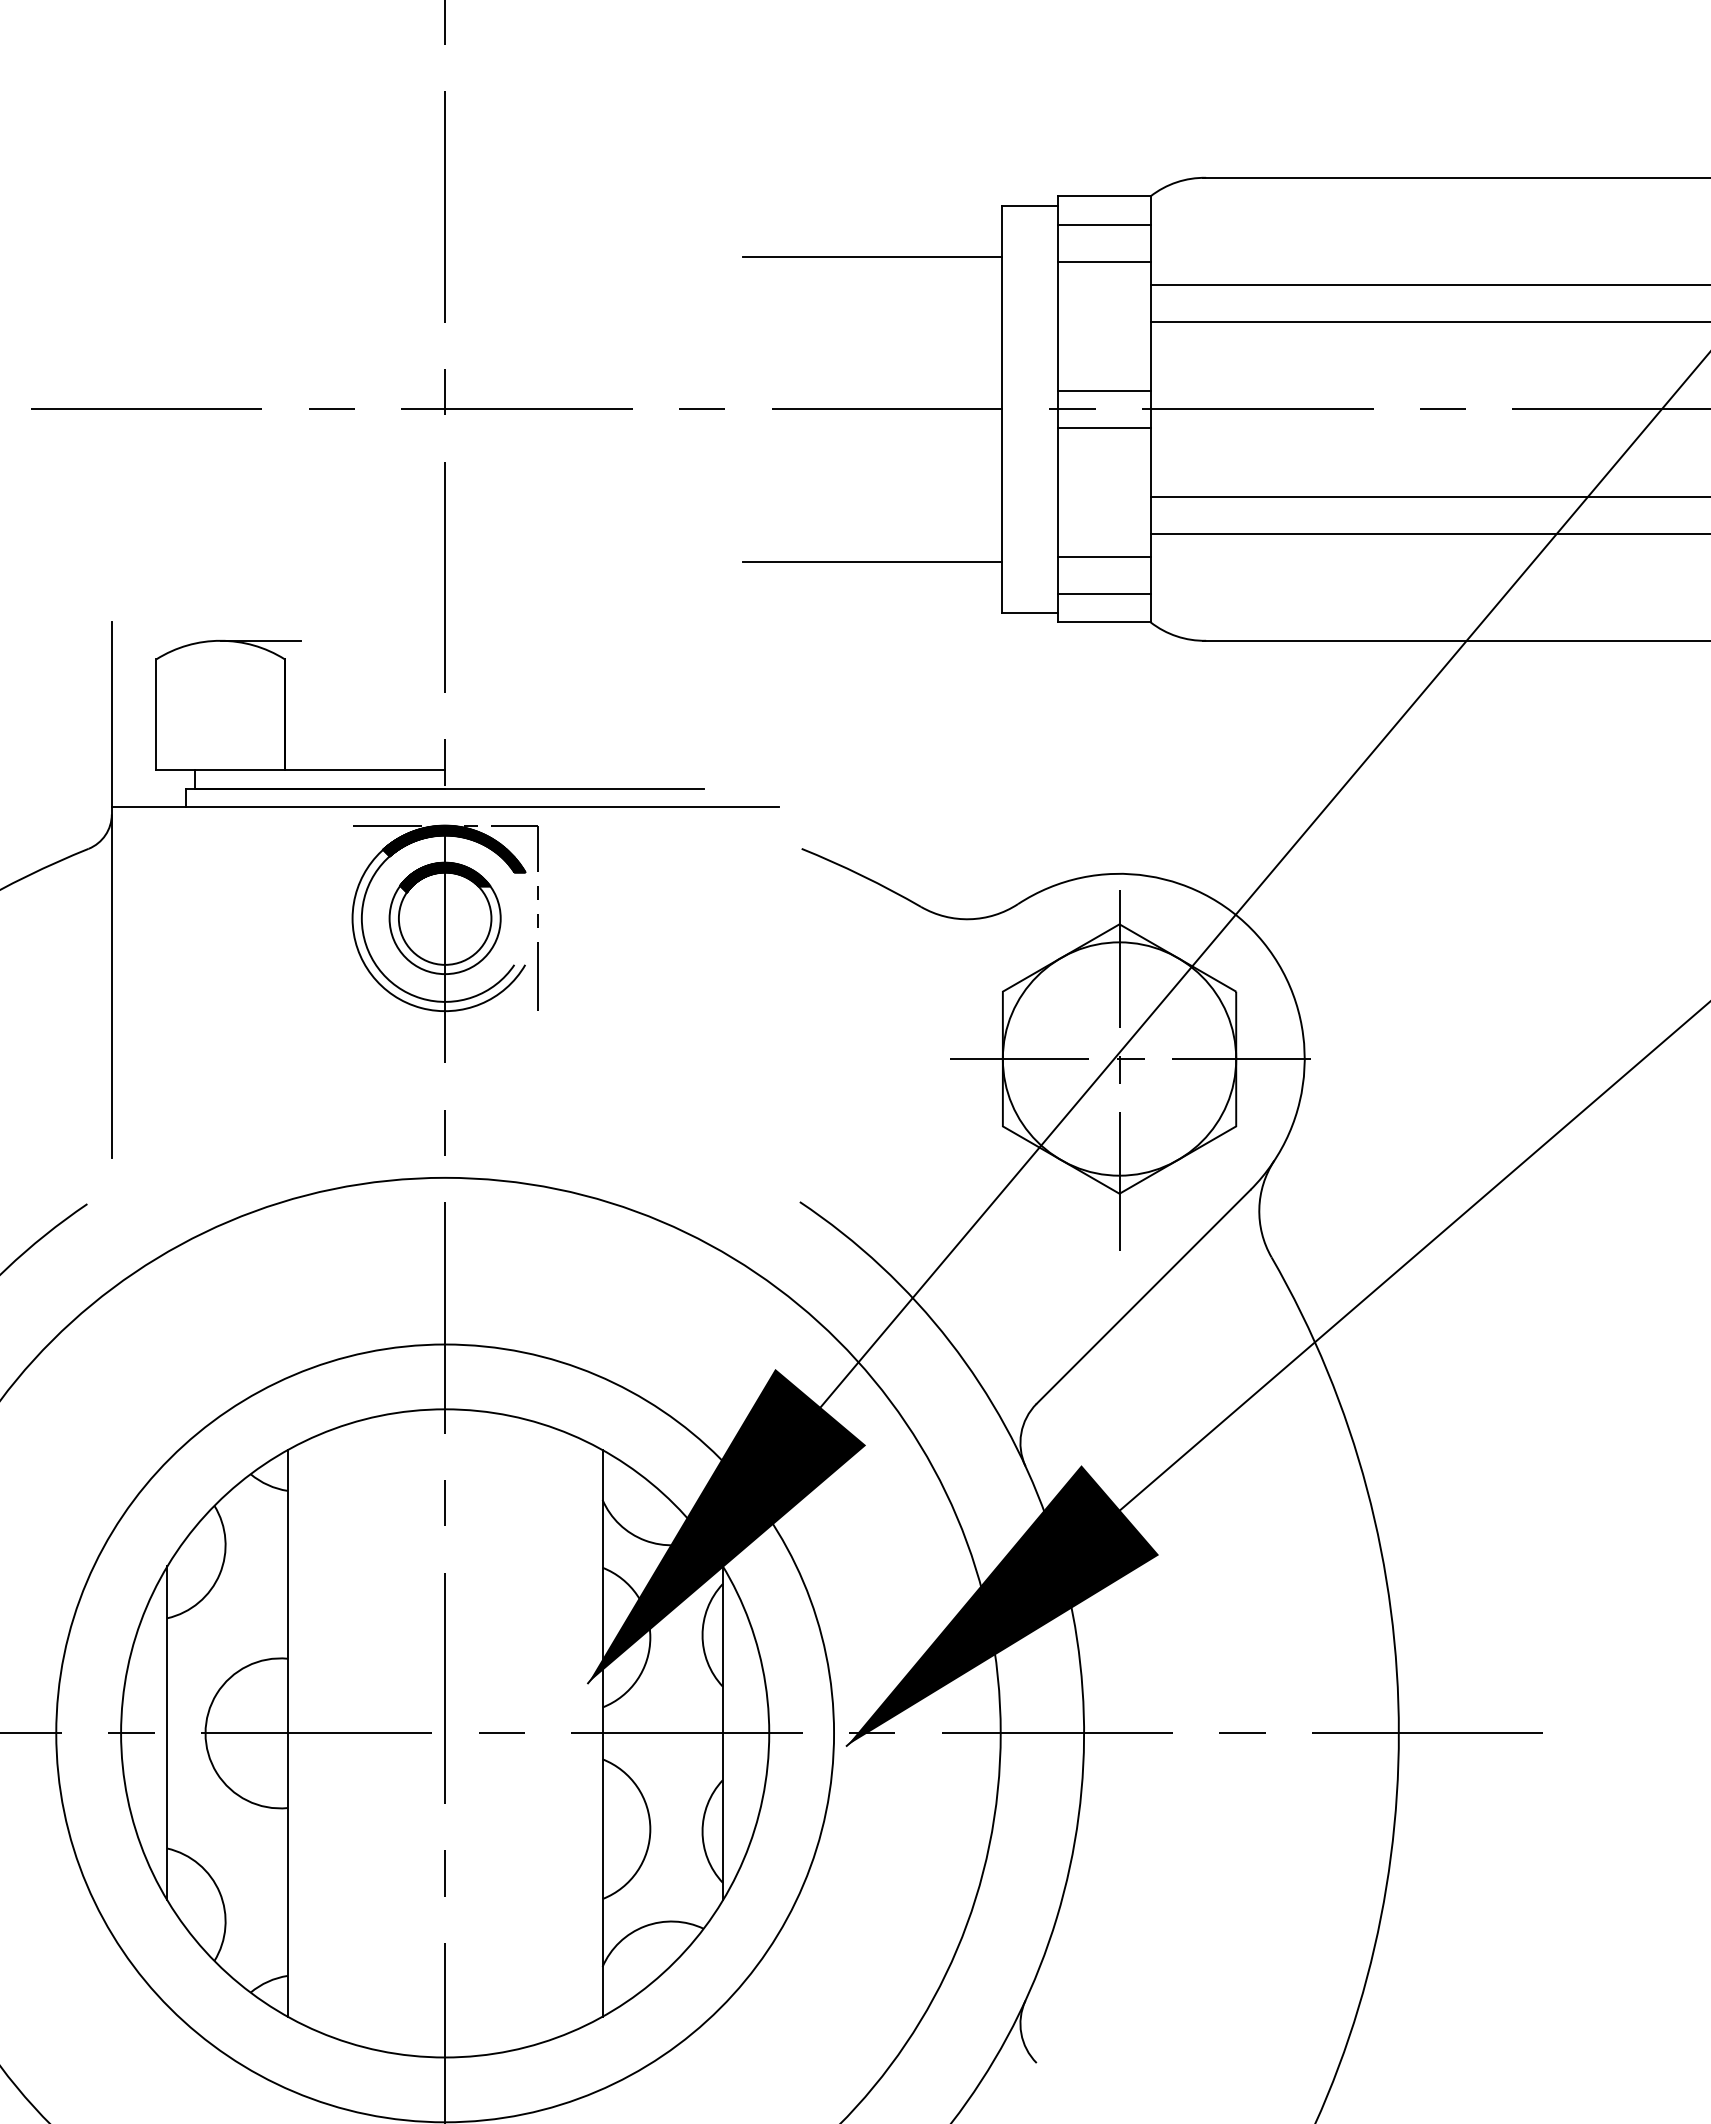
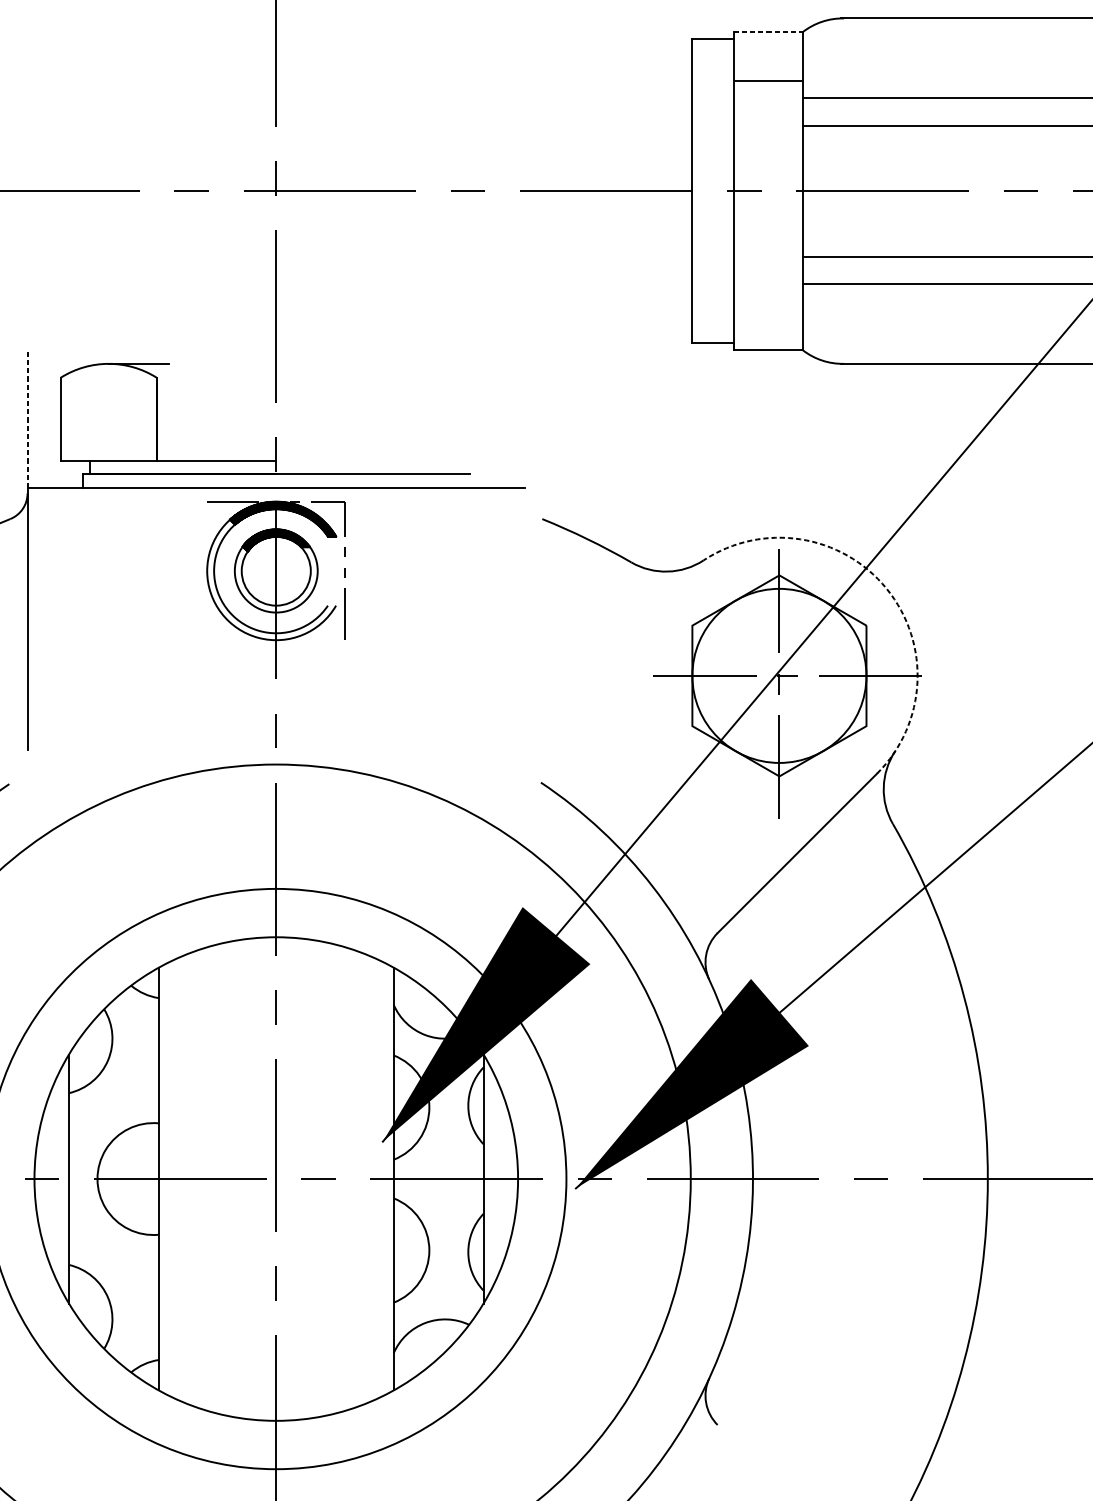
line: (1104, 196) -> (768, 32), solid -> dashed
line: (1103, 224) -> (767, 53), removed
line: (872, 256) -> (595, 77), removed
line: (1103, 390) -> (767, 177), removed
line: (1103, 427) -> (767, 204), removed
line: (1103, 556) -> (767, 300), removed
line: (872, 562) -> (595, 305), removed
line: (1103, 594) -> (767, 329), removed
line: (111, 714) -> (27, 418), solid -> dashed
arc: (1263, 942) -> (886, 588), solid -> dashed

